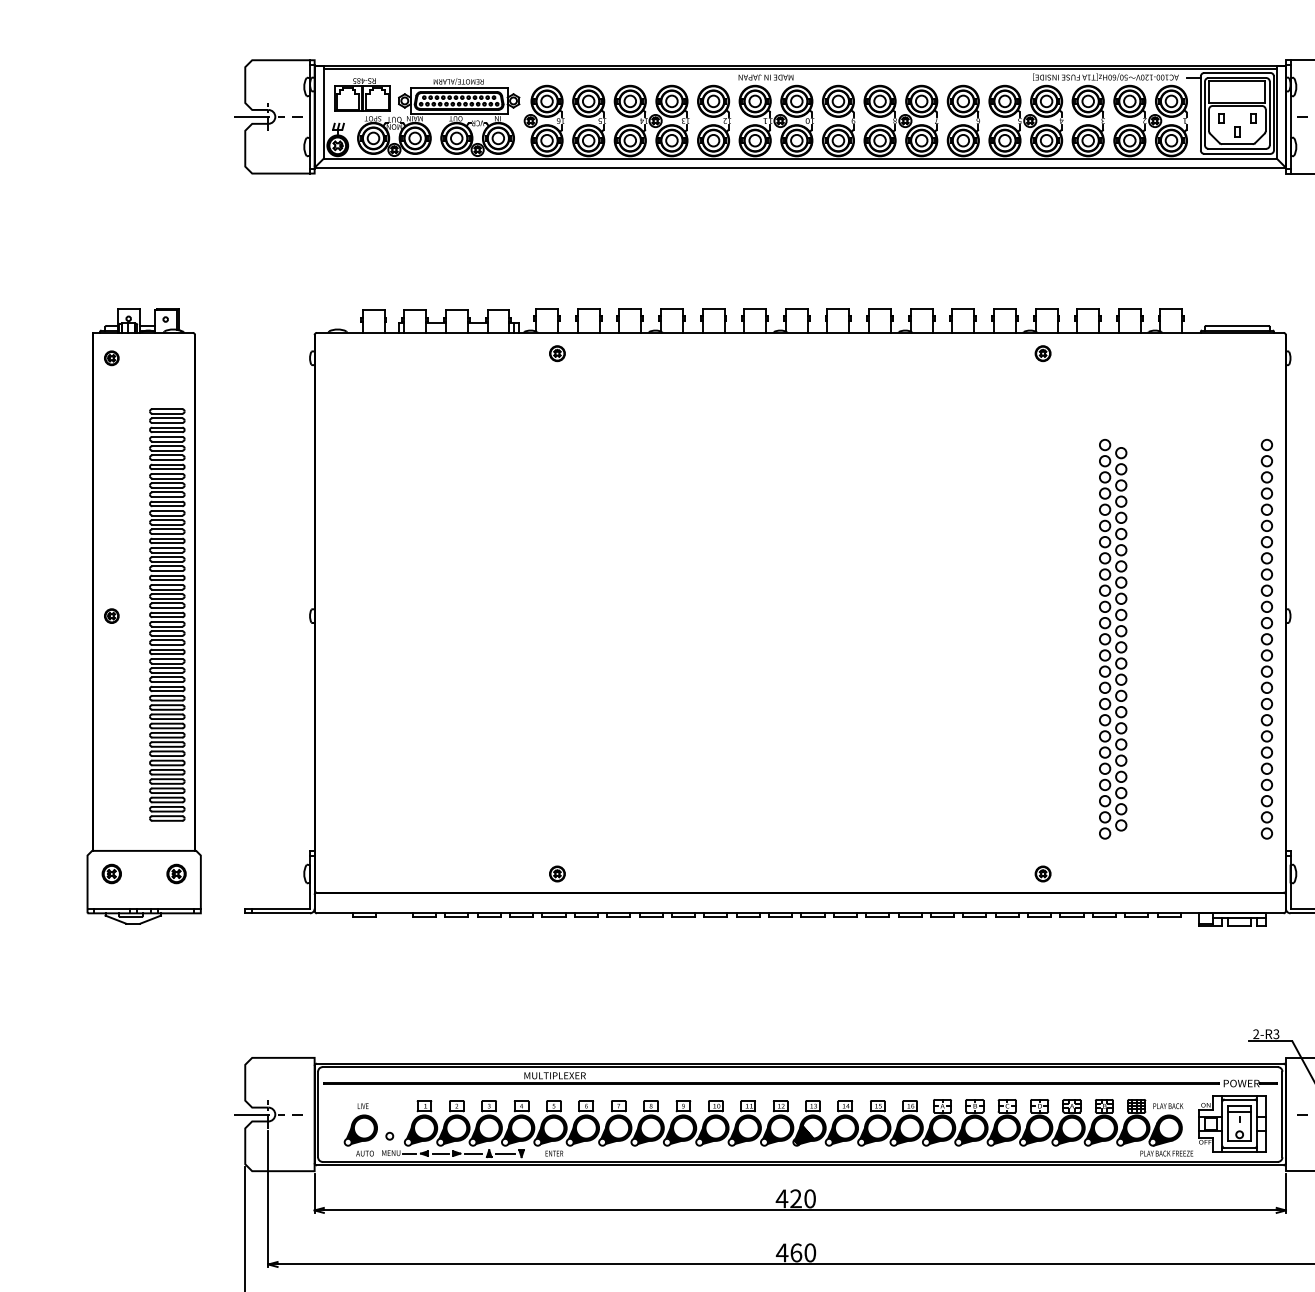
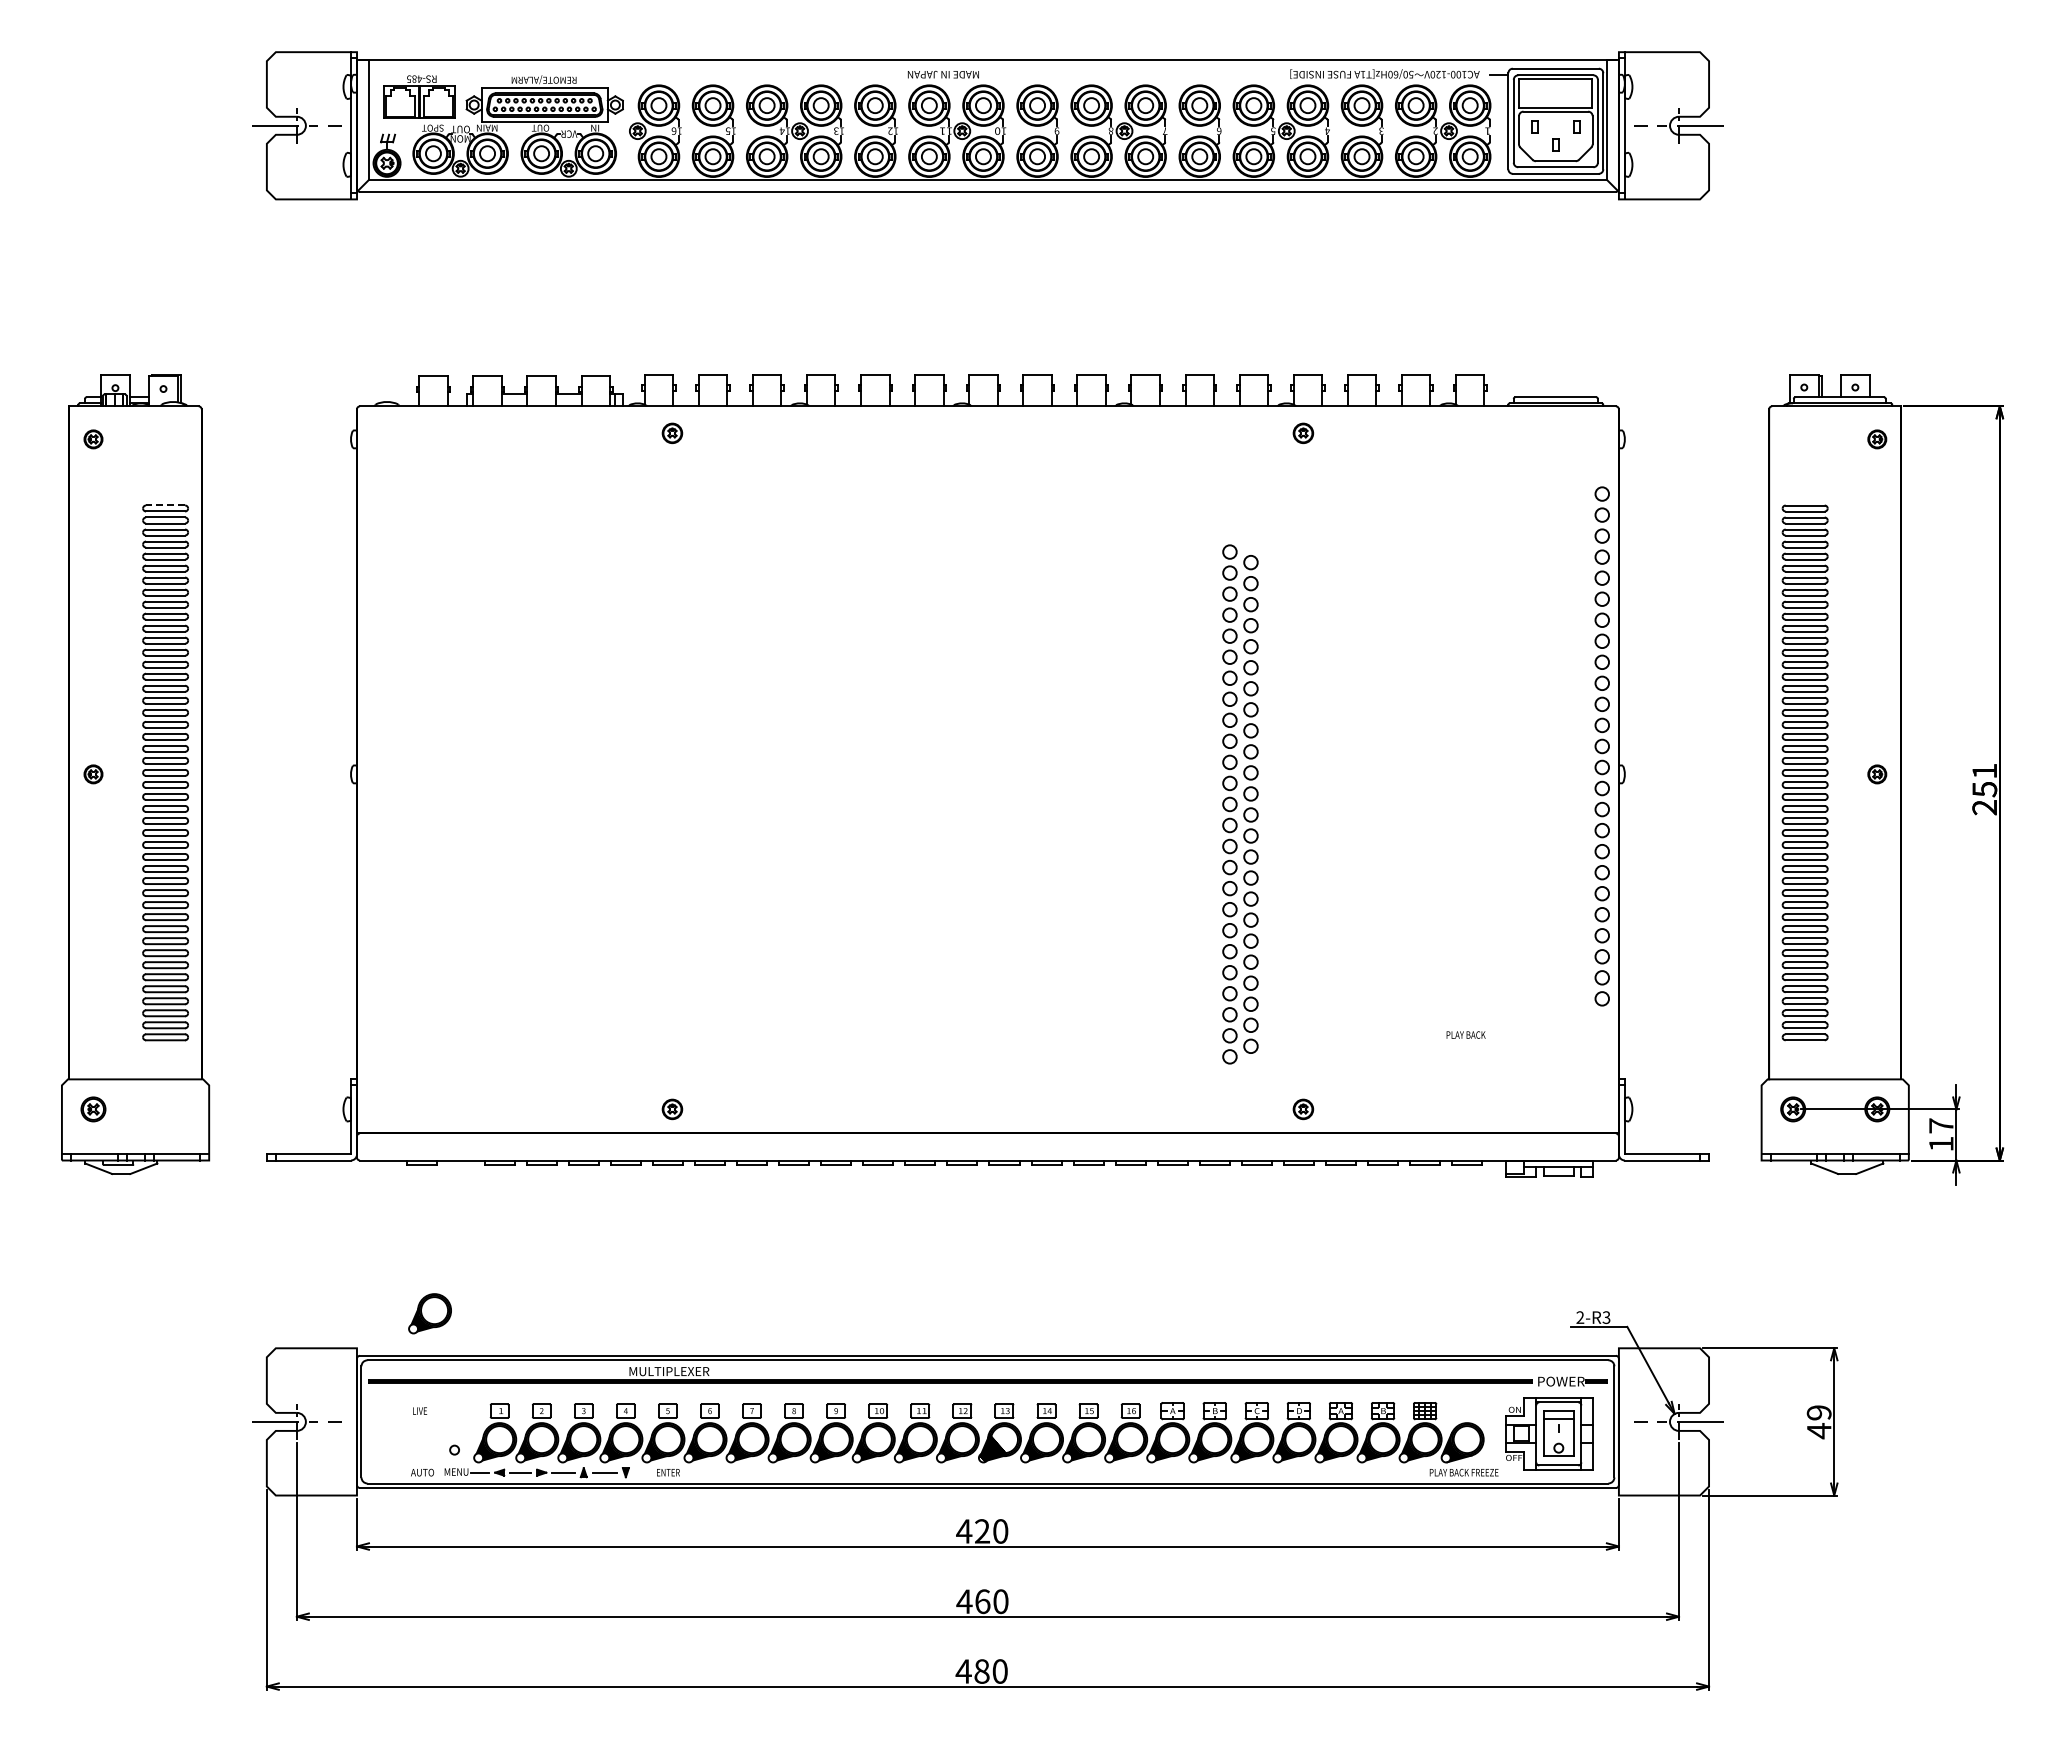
line: (799, 69) -> (987, 64), removed
line: (167, 409) -> (165, 505), solid -> dashed
part: (1113, 639) -> (1240, 804), moved
part: (1266, 639) -> (1601, 746), moved
part: (176, 874) -> (177, 1109), removed
text: (1167, 1105) -> (1465, 1034), moved
part: (360, 1130) -> (429, 1313), moved

